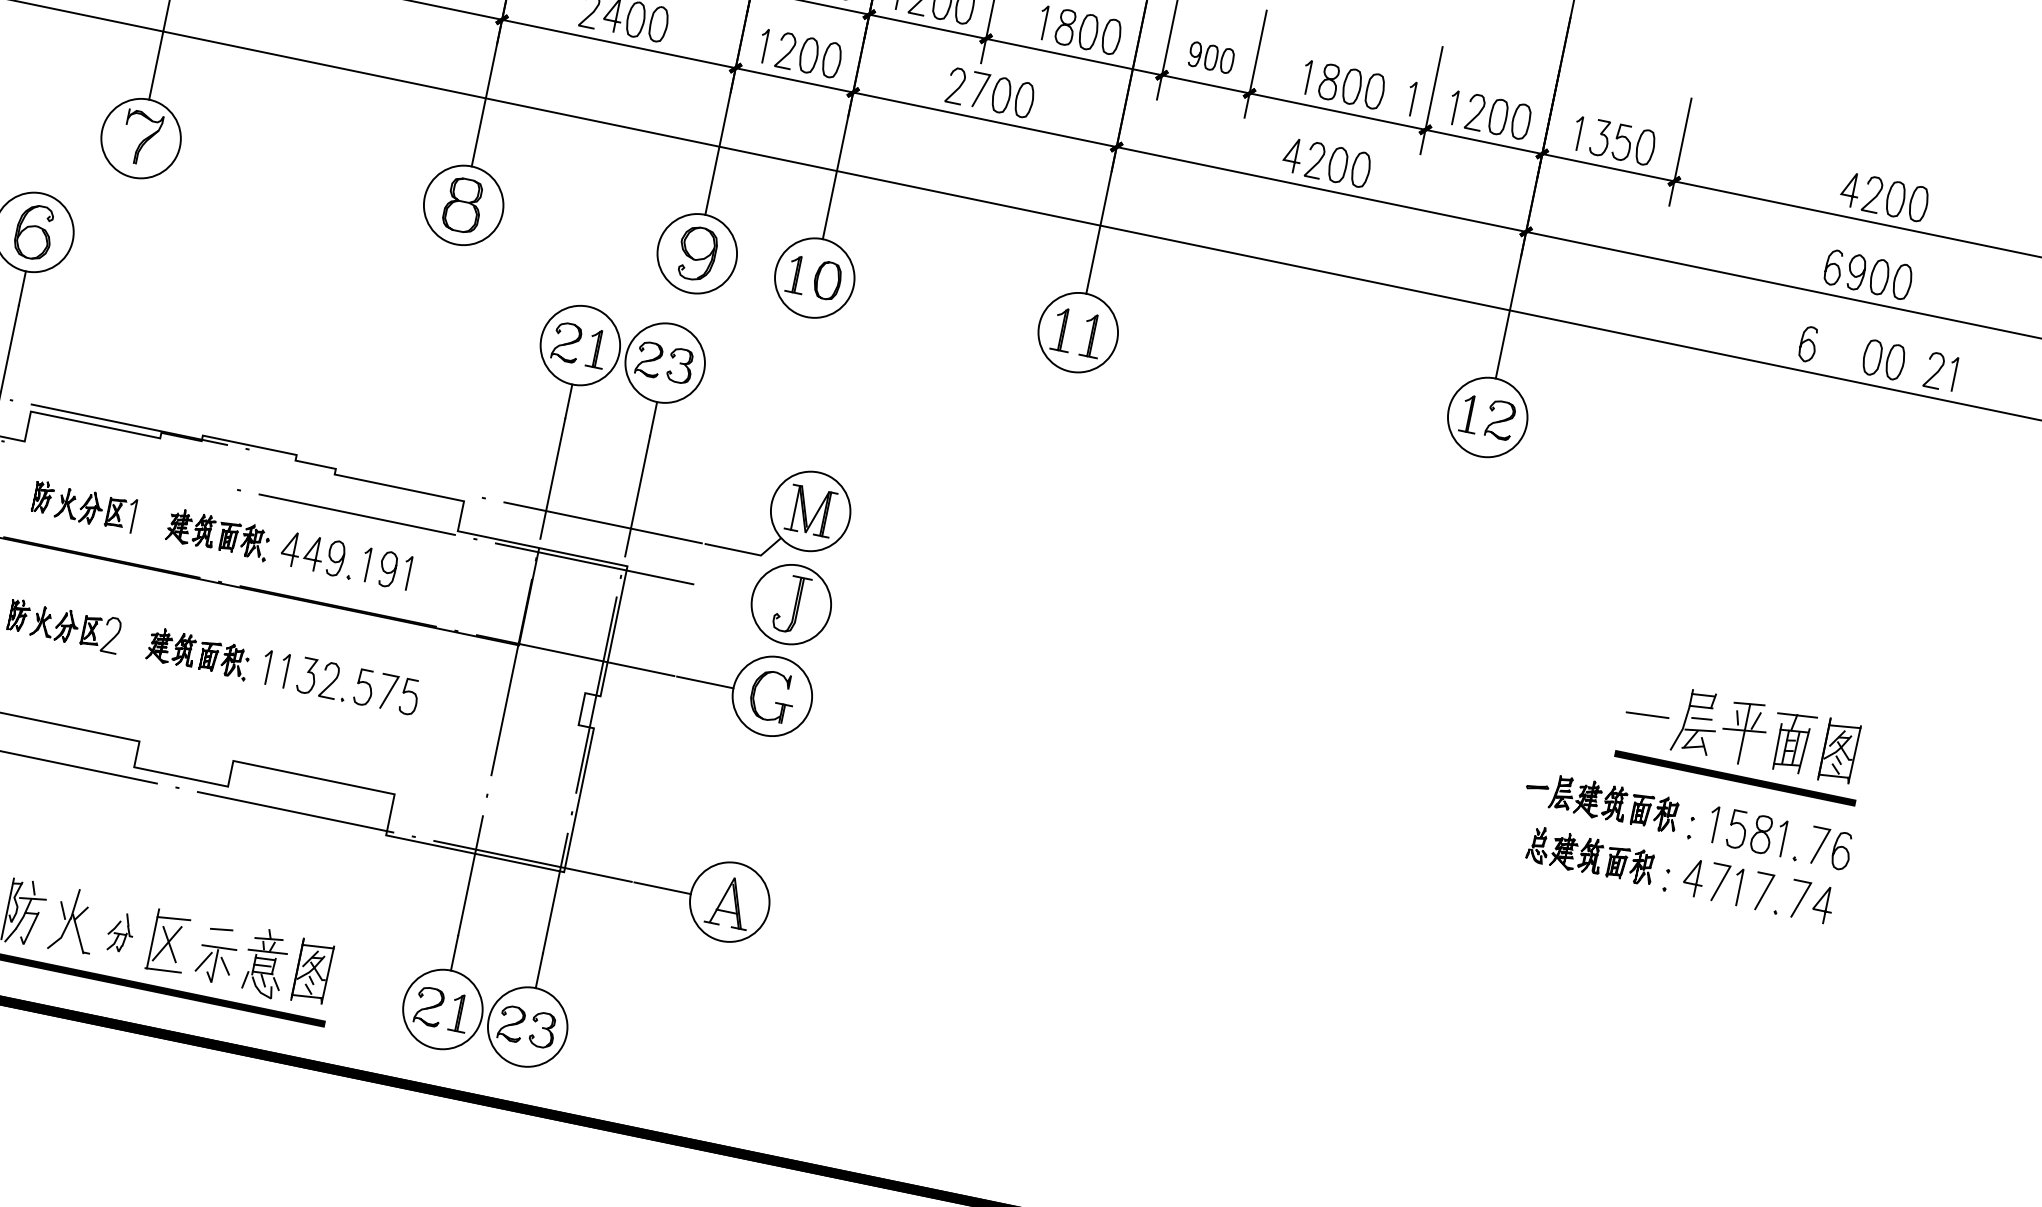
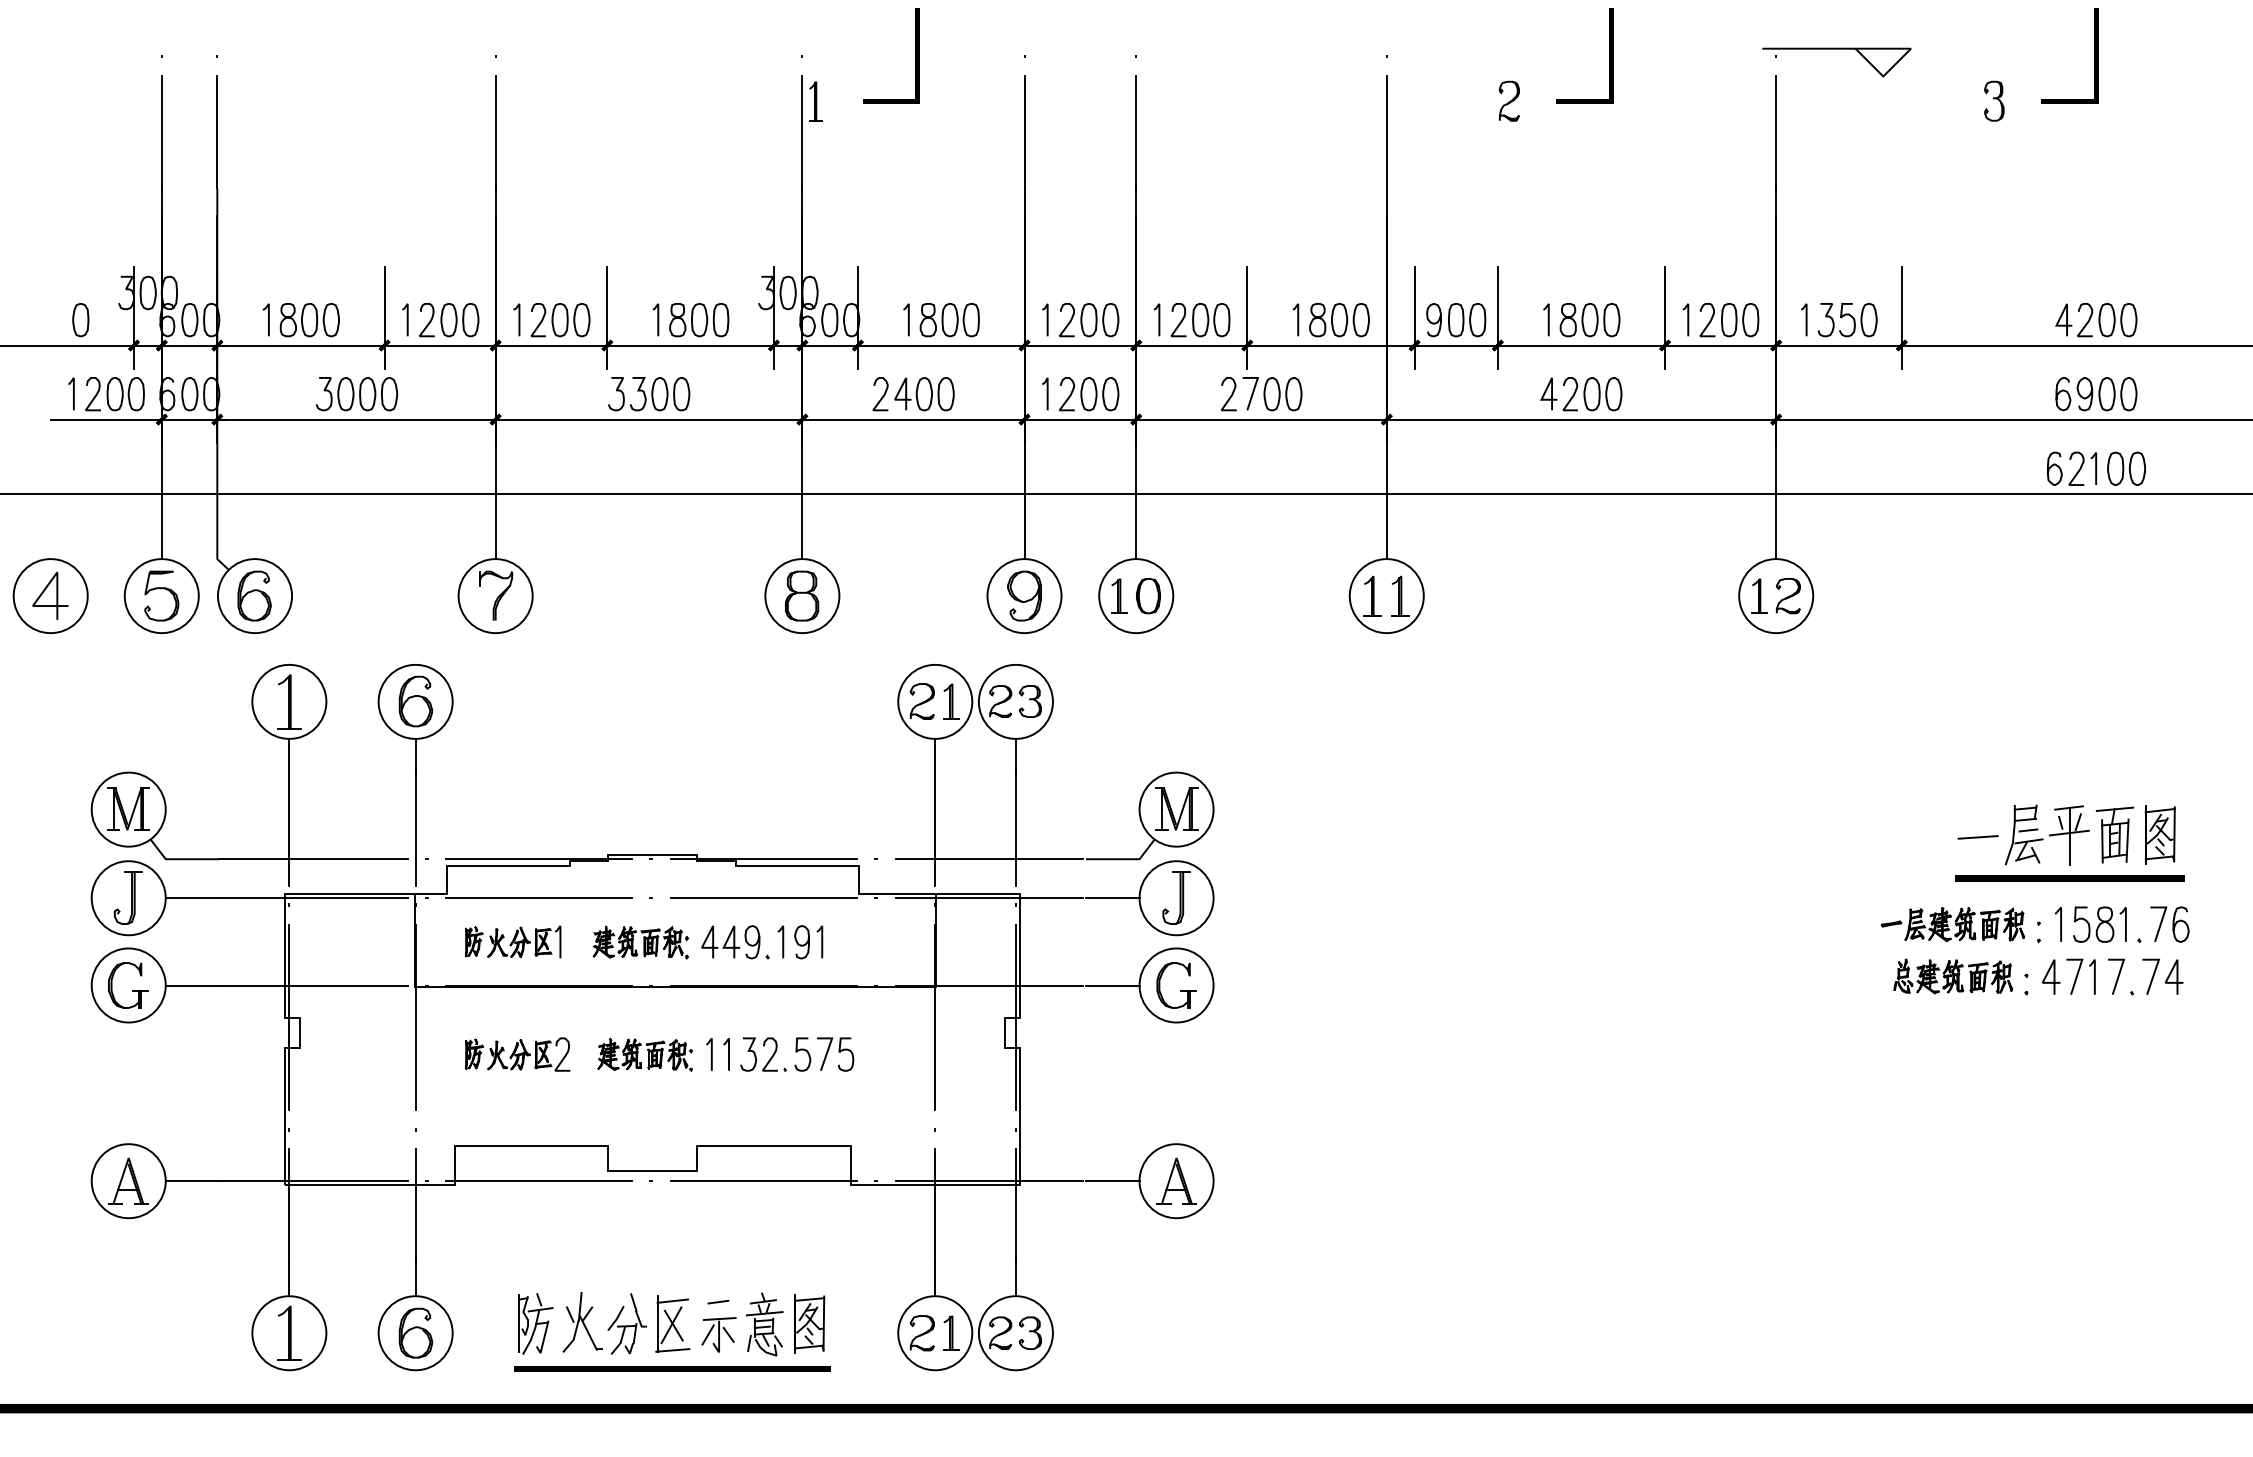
part: (1211, 58) -> (1456, 320), size x1.43
line: (1412, 98) -> (1647, 319), removed
part: (1940, 371) -> (2082, 468), moved
line: (120, 465) -> (538, 898), added
line: (365, 473) -> (763, 859), added
line: (723, 590) -> (1112, 898), added
part: (120, 932) -> (626, 1323), size x1.67

